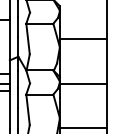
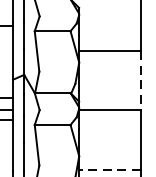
line: (106, 61) -> (140, 81), solid -> dashed
line: (82, 128) -> (109, 169), solid -> dashed

